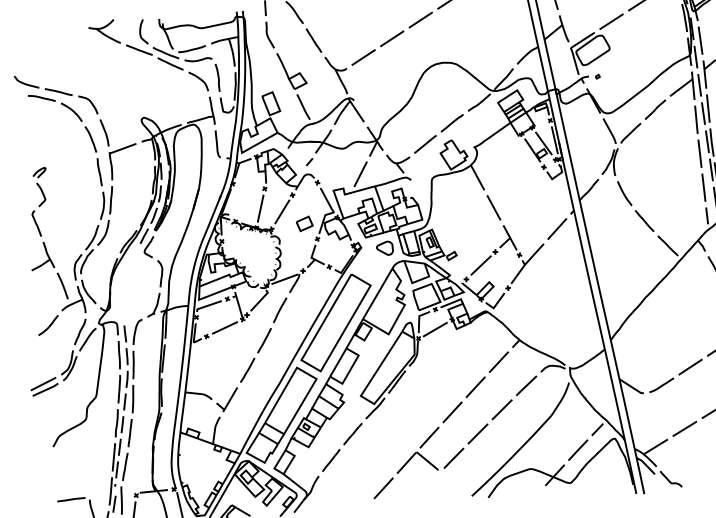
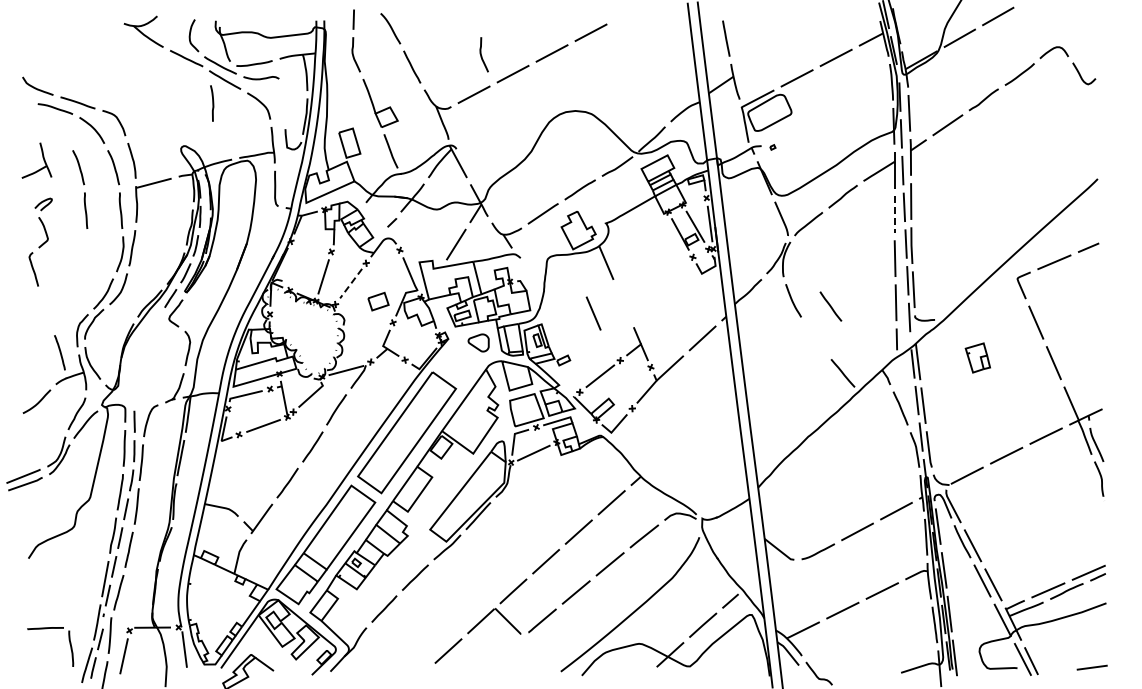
curve: (367, 26) -> (482, 55), added
curve: (218, 77) -> (212, 103), moved
line: (696, 121) -> (894, 216), solid -> dashed
part: (66, 158) -> (80, 189), added
line: (493, 207) -> (593, 313), moved
line: (281, 212) -> (350, 284), solid -> dashed
line: (644, 221) -> (830, 306), moved
part: (46, 253) -> (42, 157), moved

